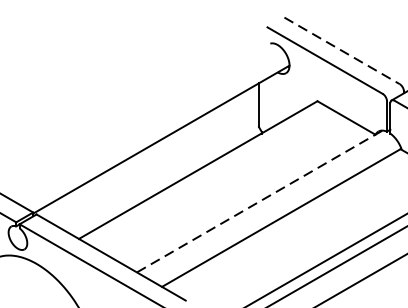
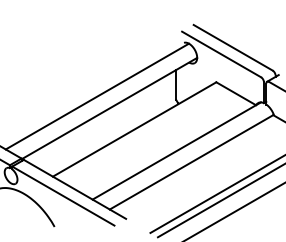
line: (342, 50) -> (233, 47), dashed -> solid
line: (142, 121) -> (96, 96), added
line: (260, 200) -> (177, 150), dashed -> solid

